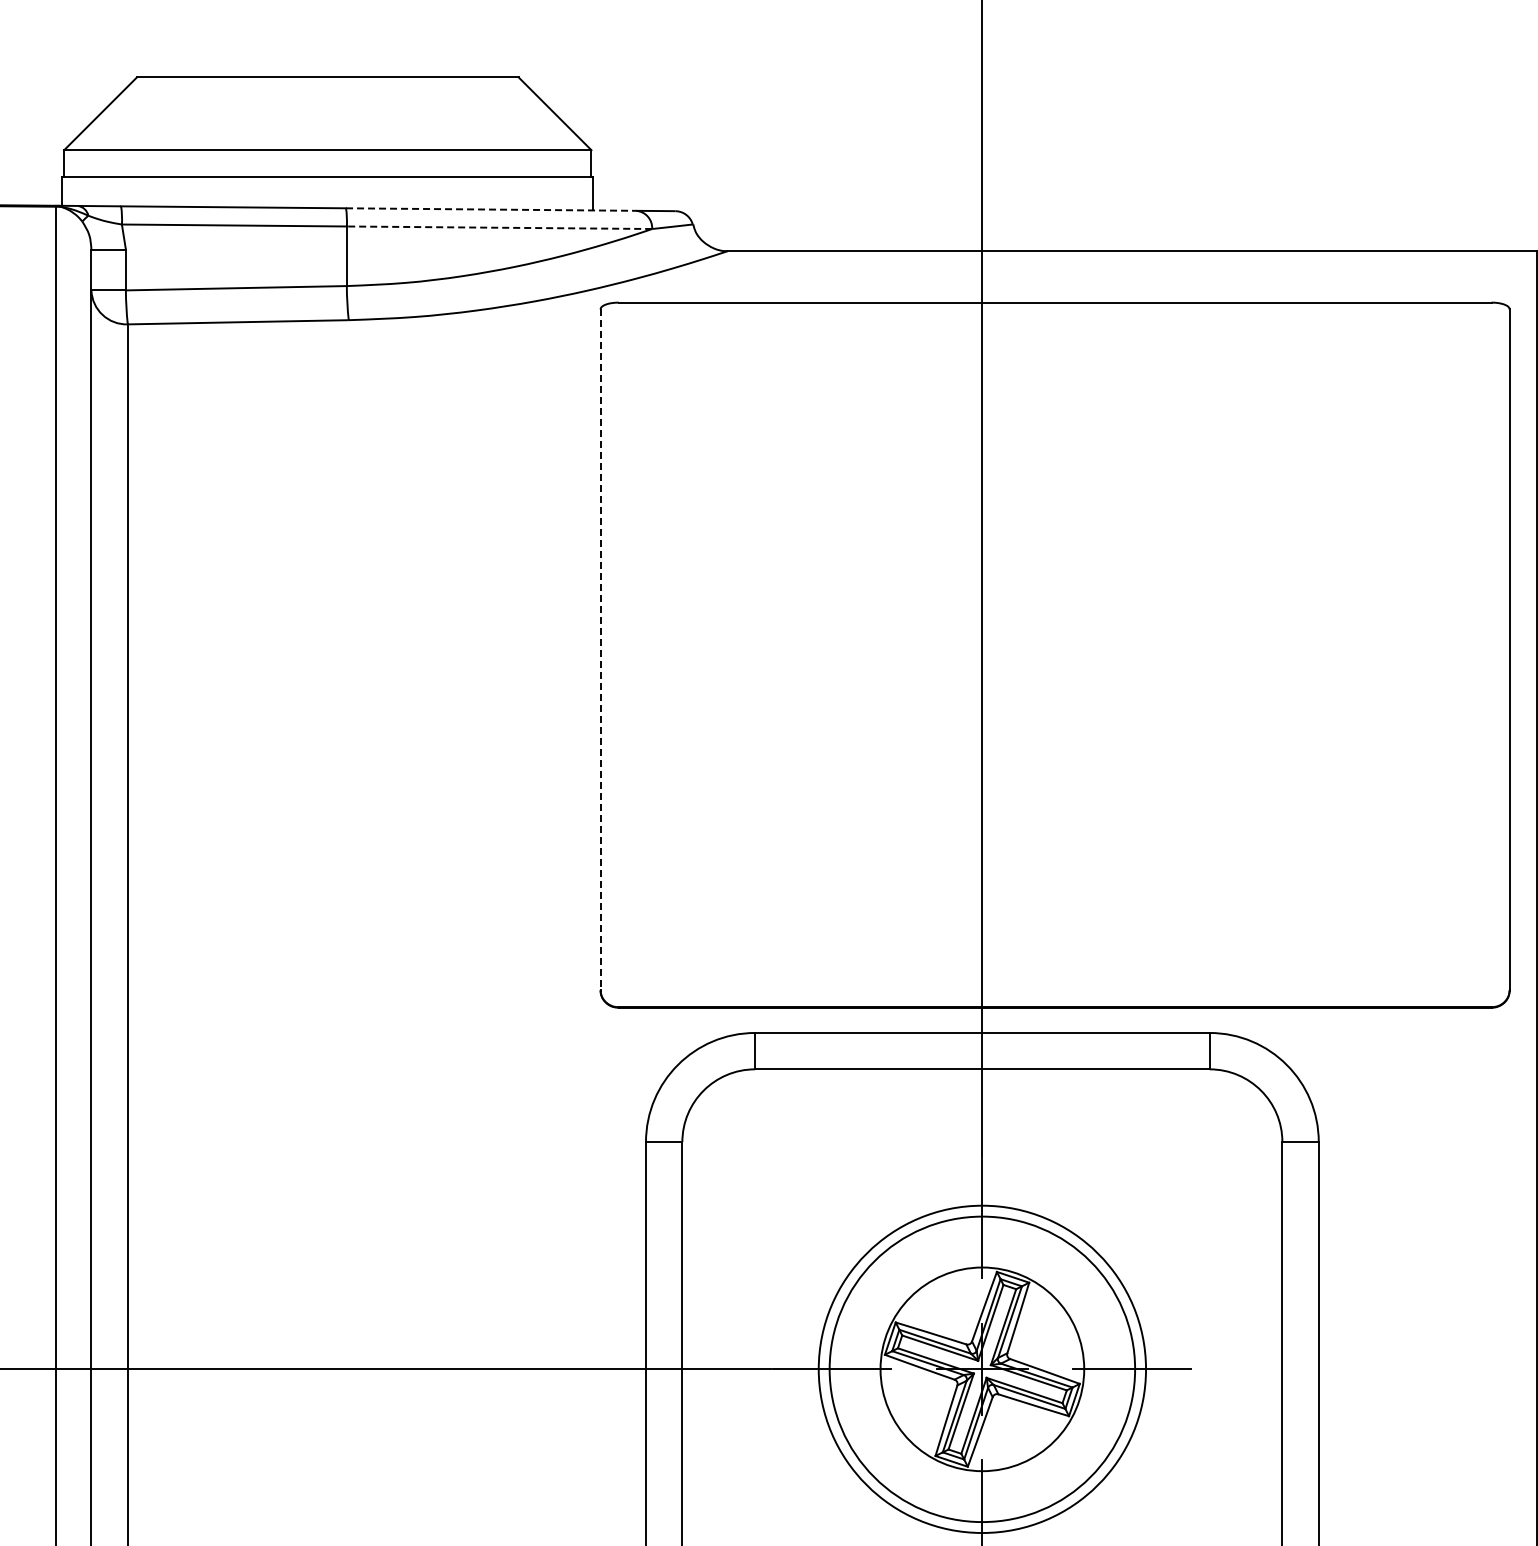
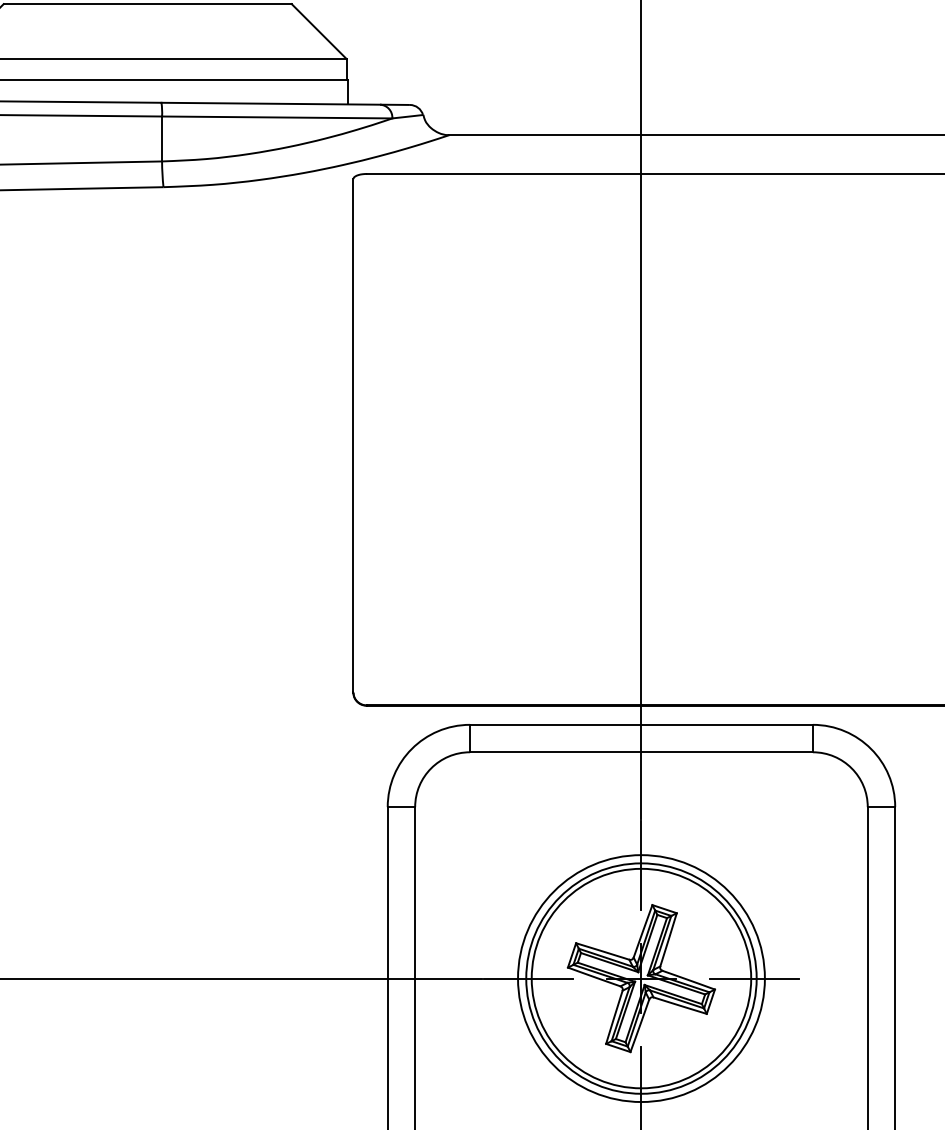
line: (491, 209) -> (271, 103), dashed -> solid
line: (499, 227) -> (277, 117), dashed -> solid
line: (600, 650) -> (353, 436), dashed -> solid
circle: (981, 1368) -> (640, 977), size x1.43

